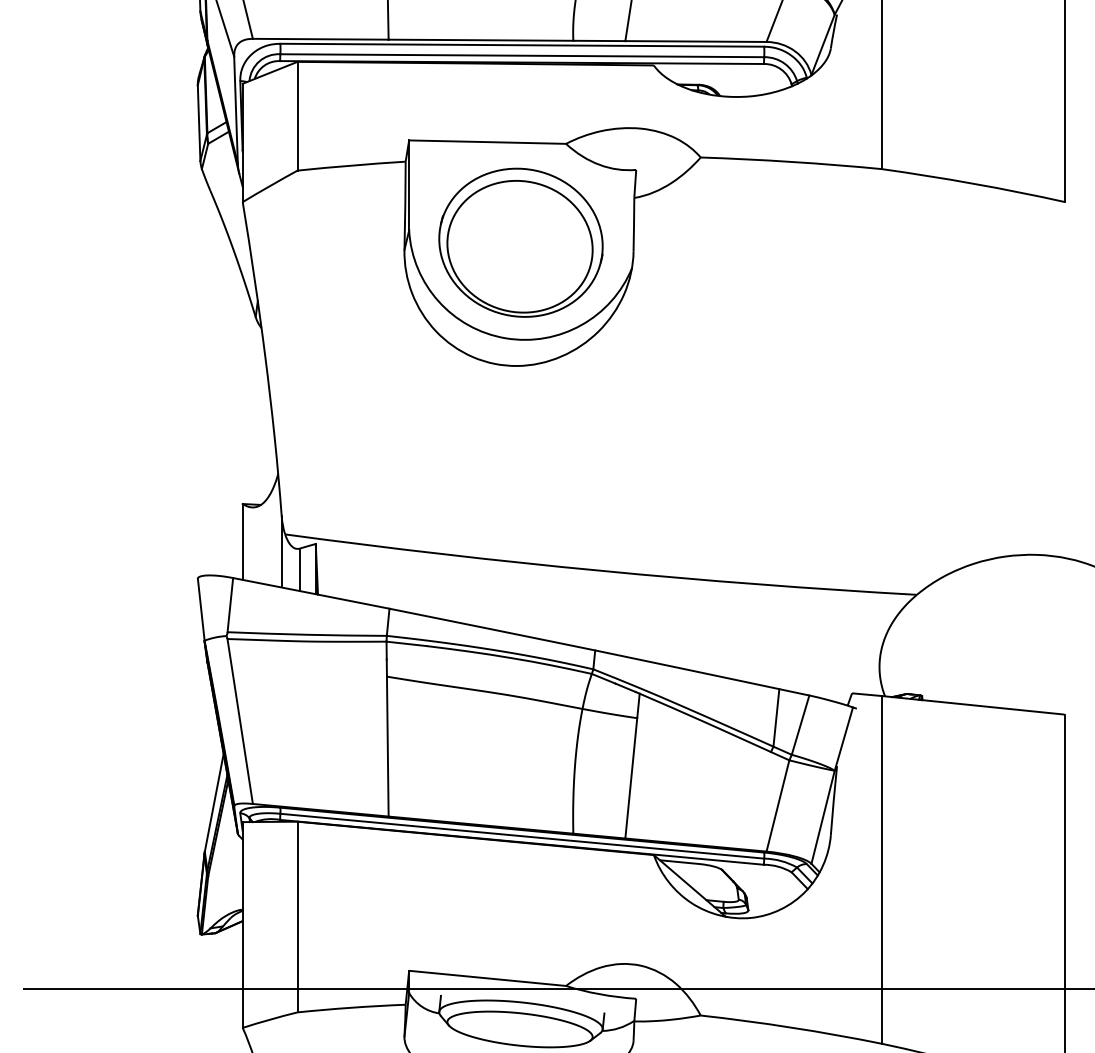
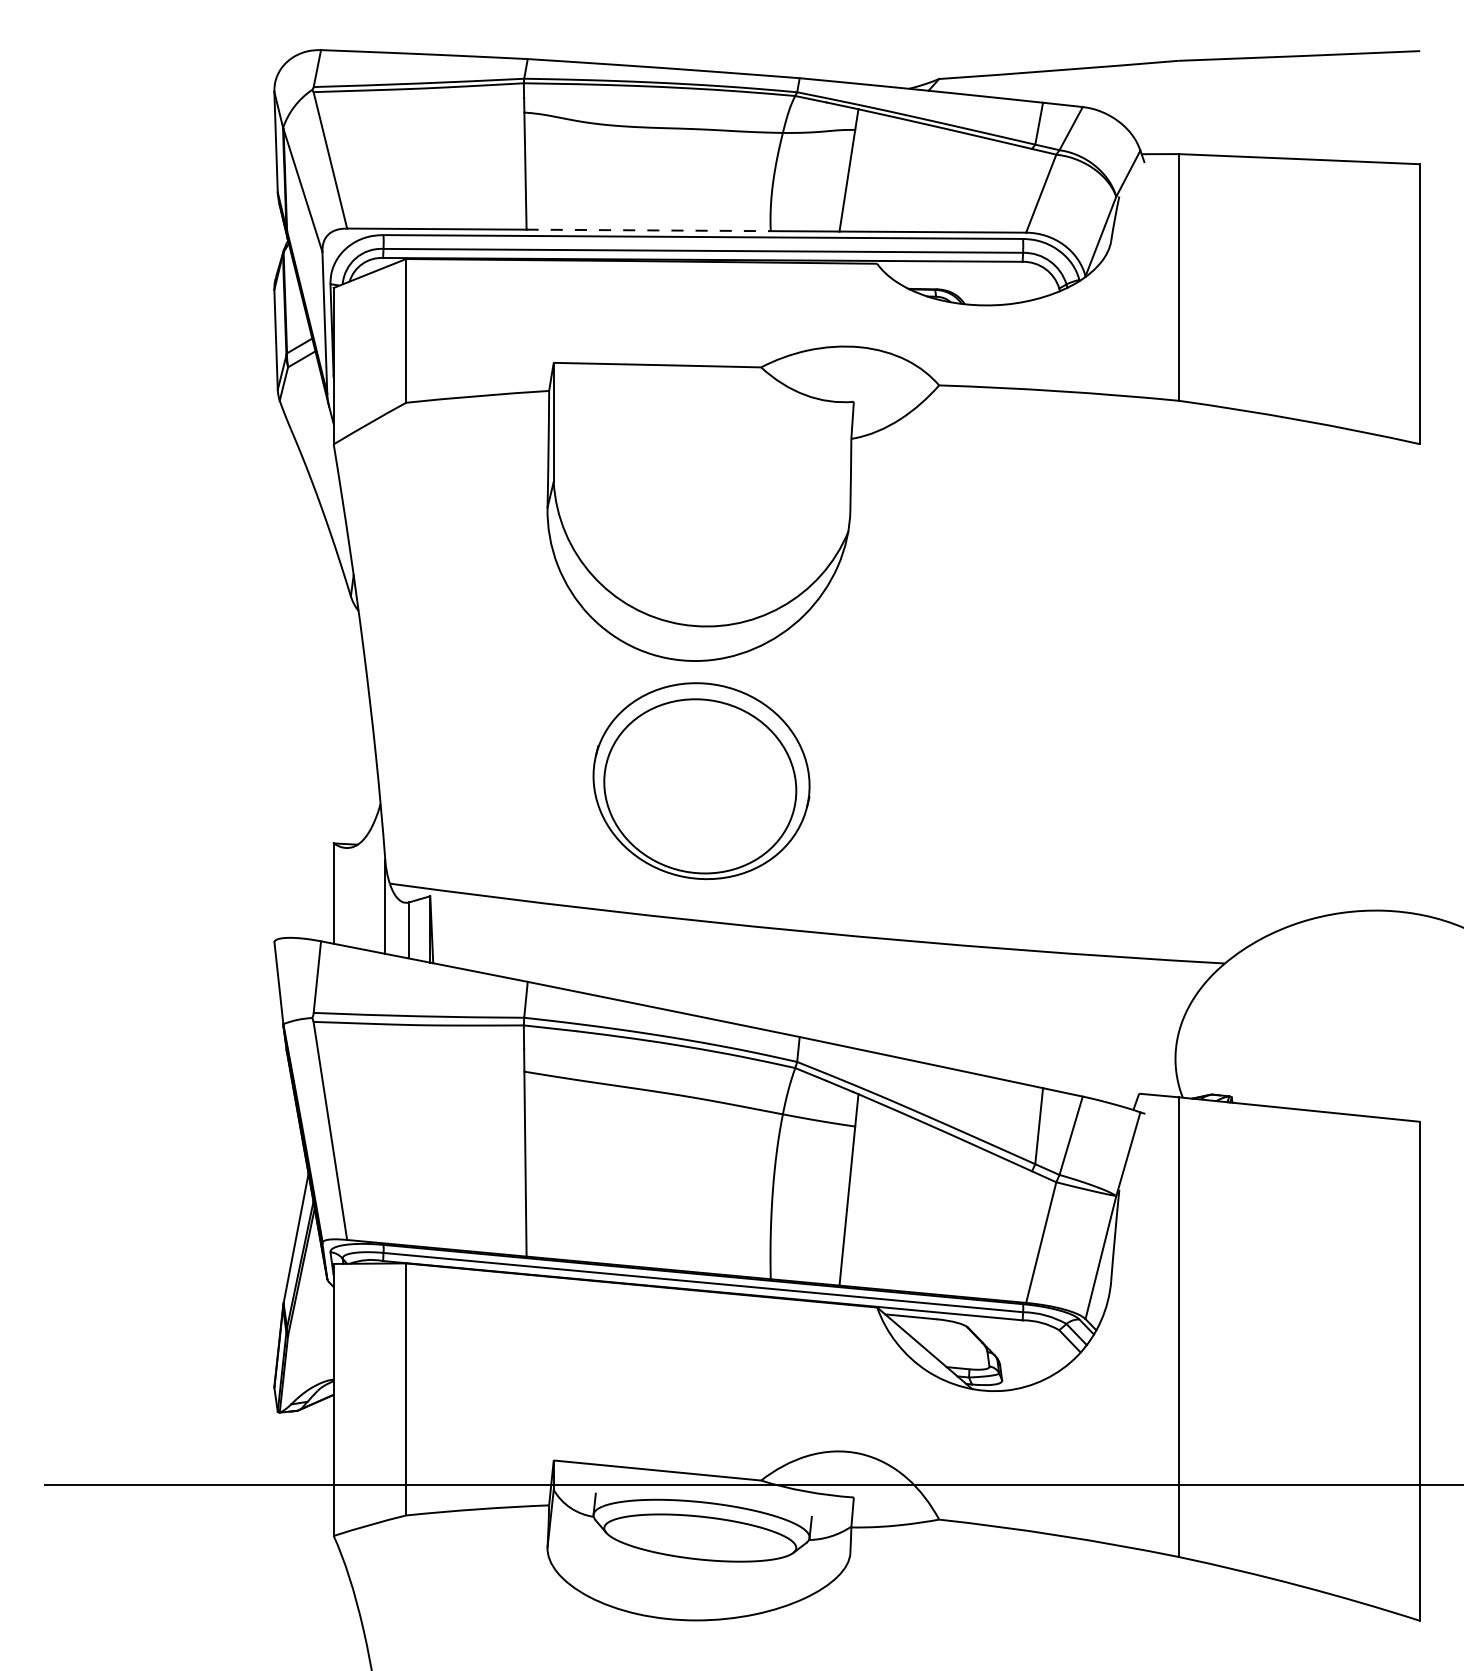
line: (481, 40) -> (649, 230), solid -> dashed
part: (520, 242) -> (701, 780), moved

